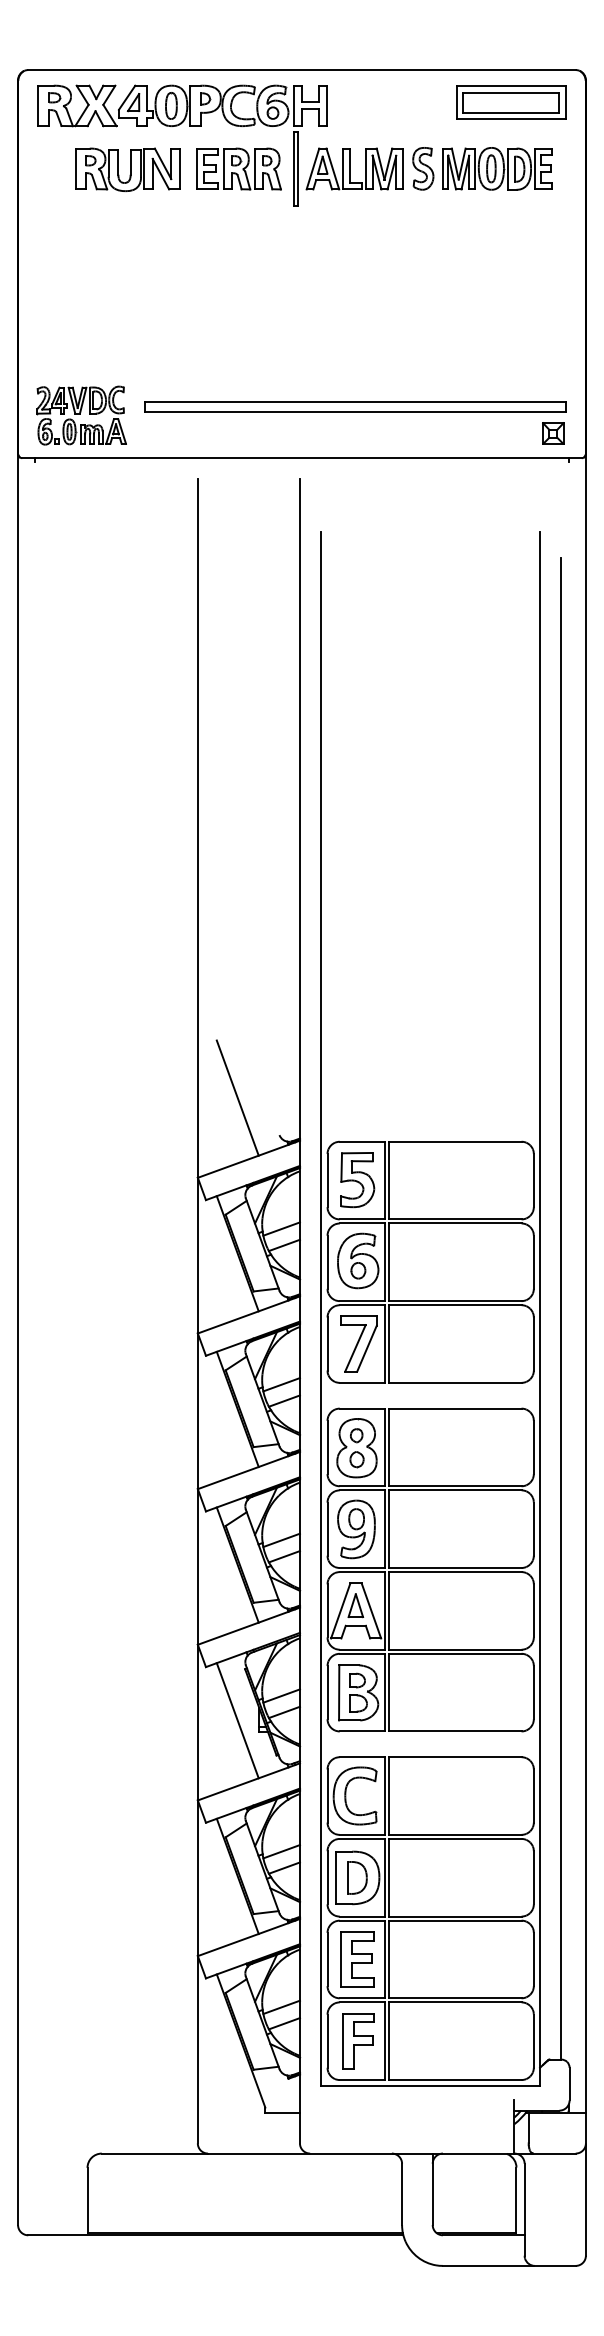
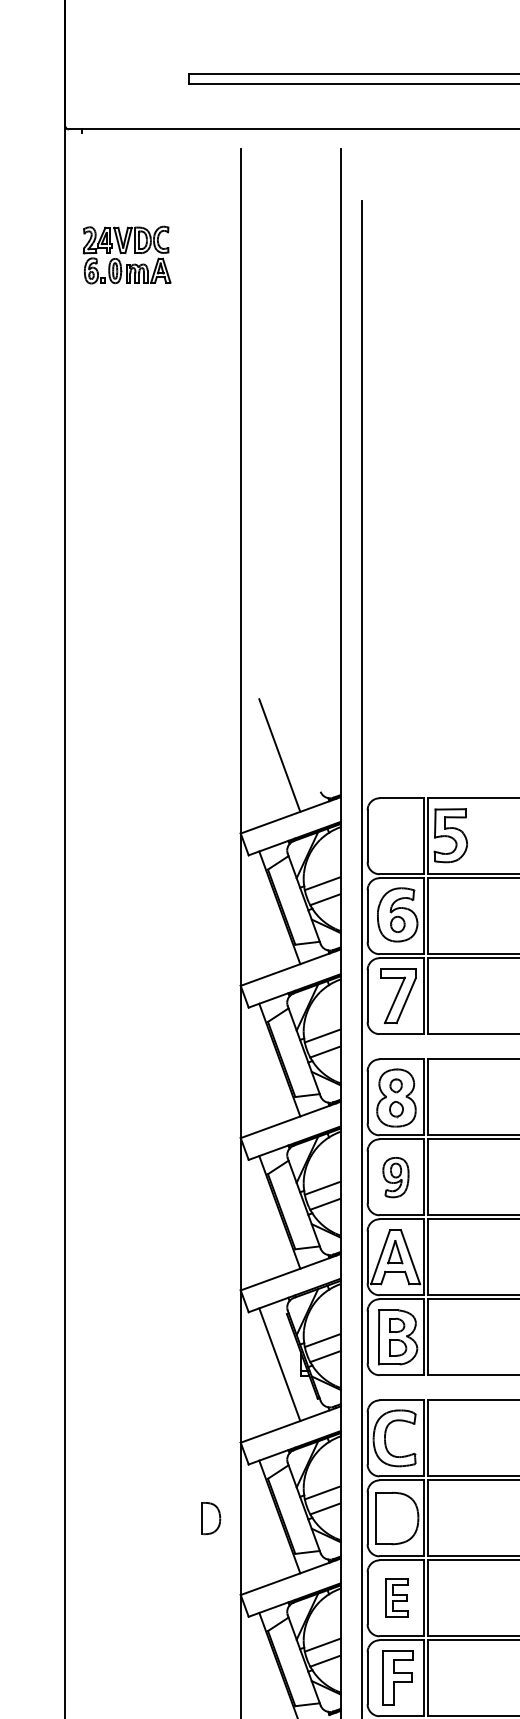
part: (81, 415) -> (126, 254), moved
part: (357, 1180) -> (450, 836), moved
part: (356, 1529) -> (395, 1177), size x0.7
part: (357, 1877) -> (211, 1518), moved
part: (357, 1959) -> (396, 1598), size x0.7

